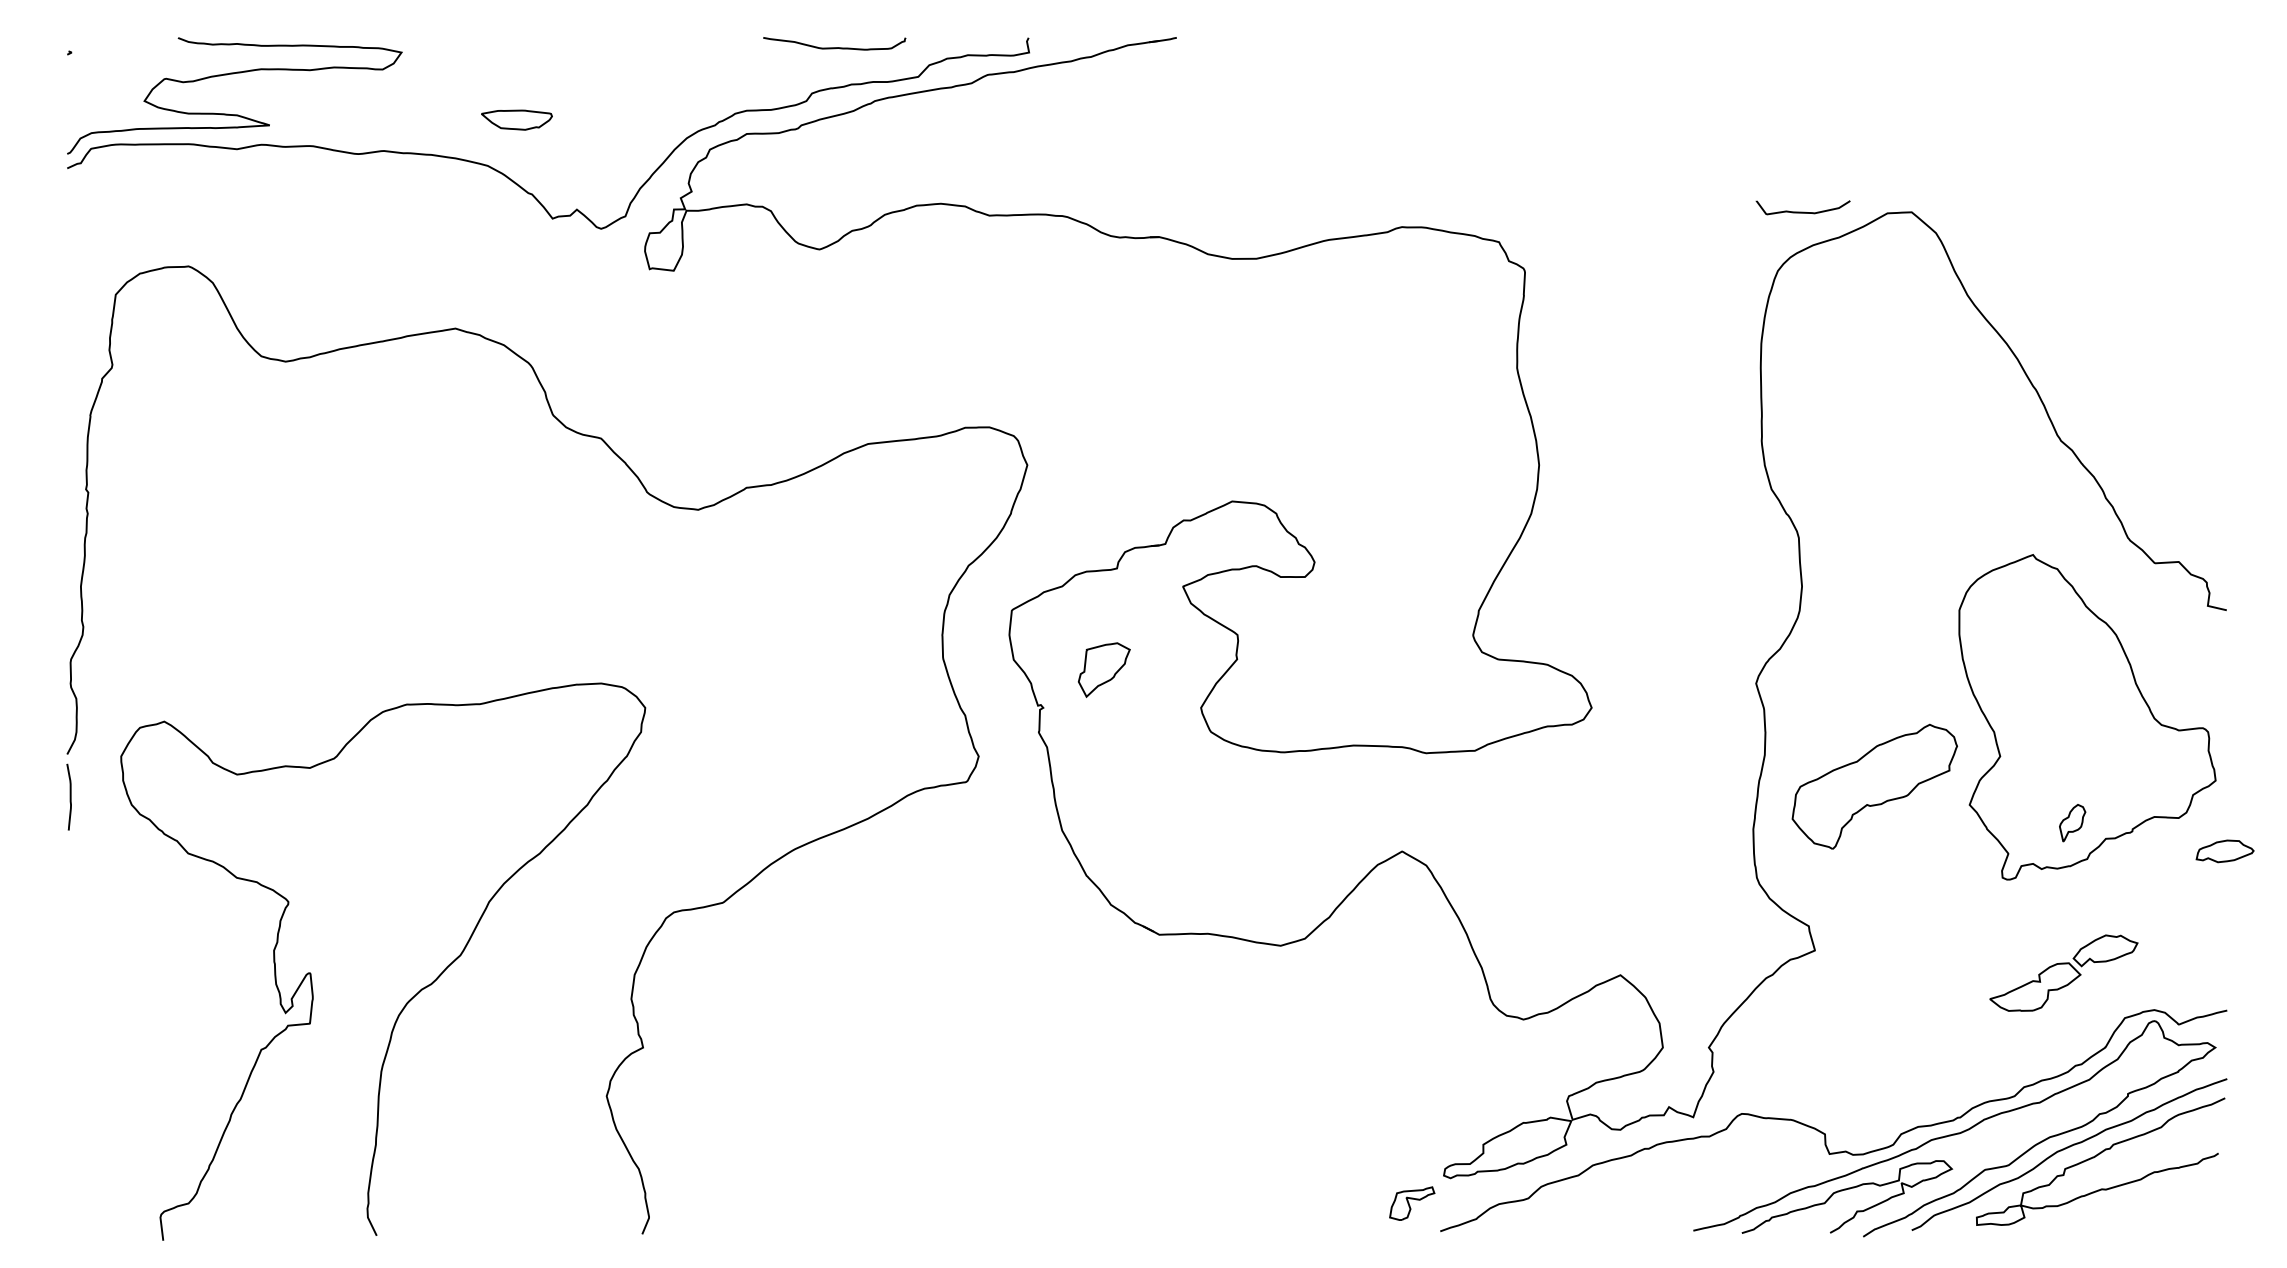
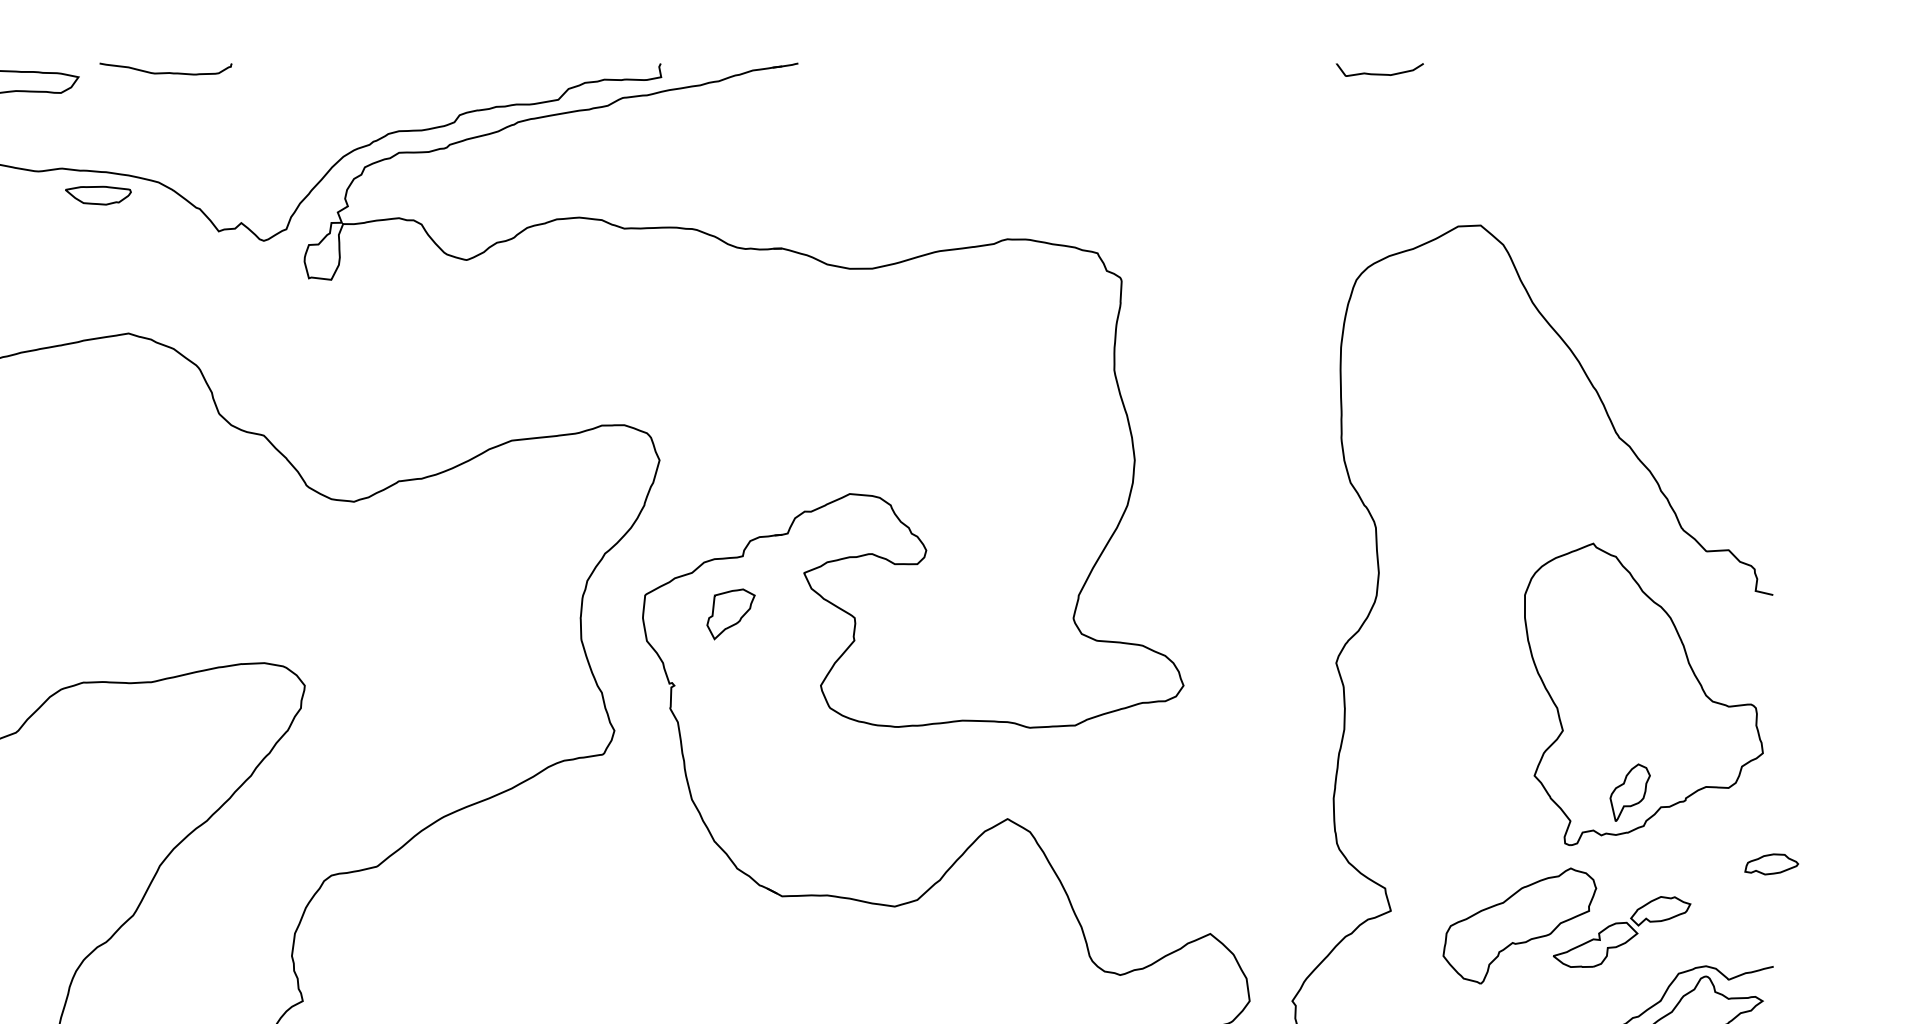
curve: (834, 47) -> (165, 72), moved
part: (516, 119) -> (97, 195), moved
curve: (1802, 211) -> (1379, 73), moved
part: (1103, 669) -> (730, 613), moved
part: (1874, 786) -> (1519, 925), moved
part: (2072, 822) -> (1630, 792), size x1.67
part: (2224, 851) -> (1771, 864), moved

